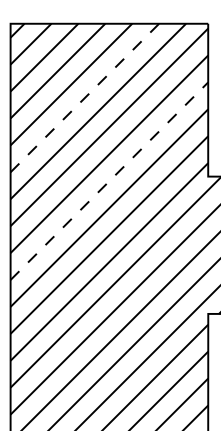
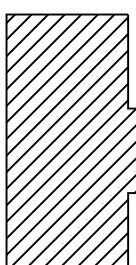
line: (85, 98) -> (52, 60), dashed -> solid
line: (109, 181) -> (67, 111), dashed -> solid

